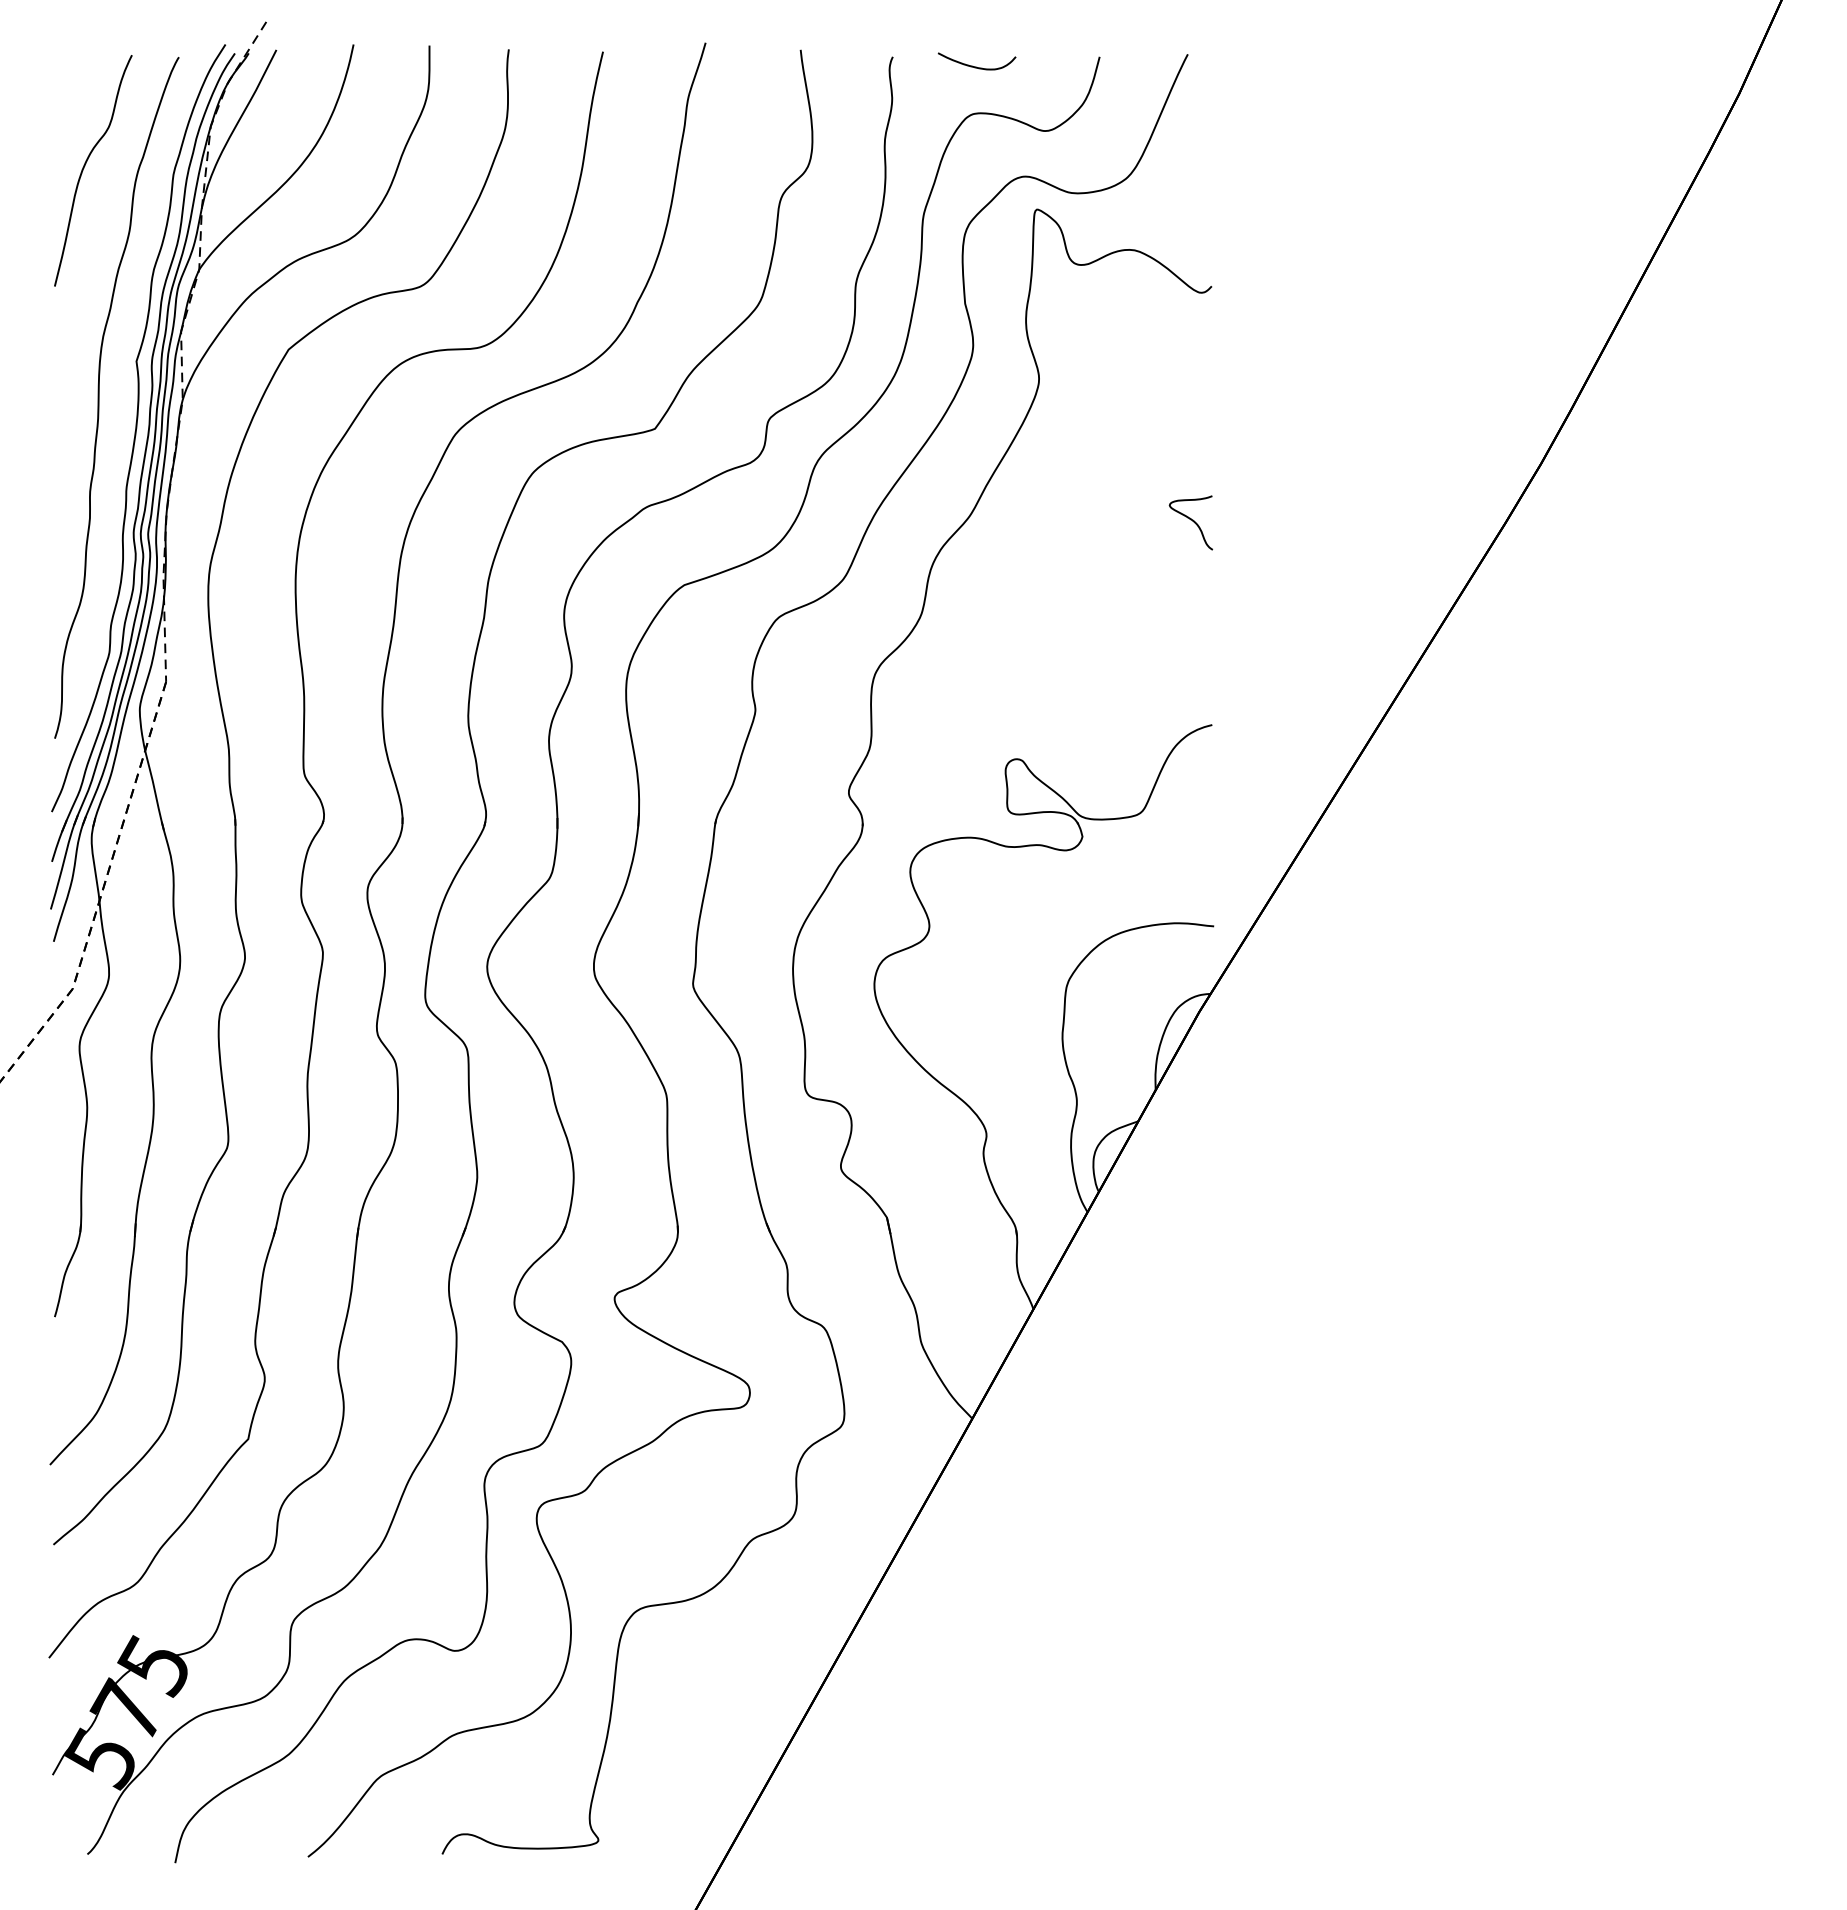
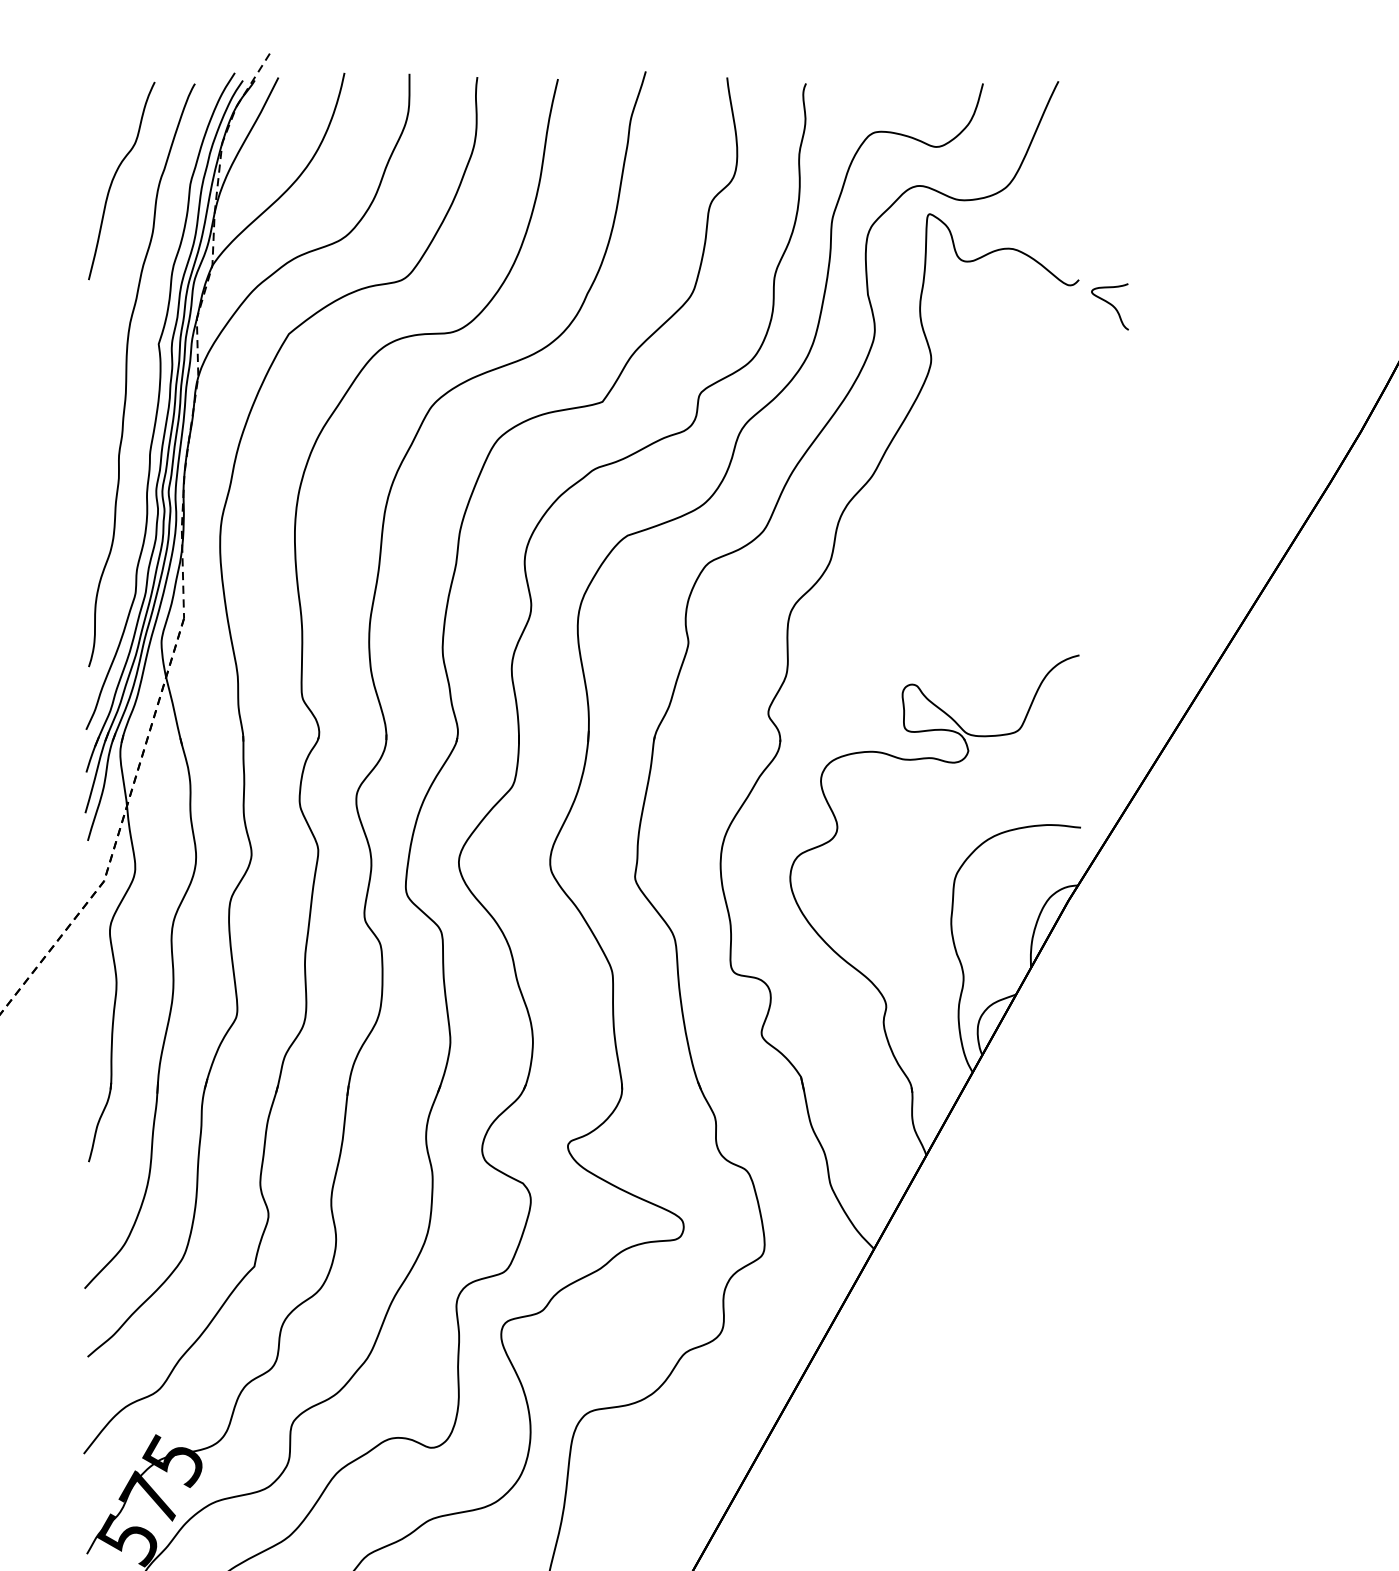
curve: (976, 66) -> (877, 91), removed
curve: (1190, 520) -> (1109, 304), moved

